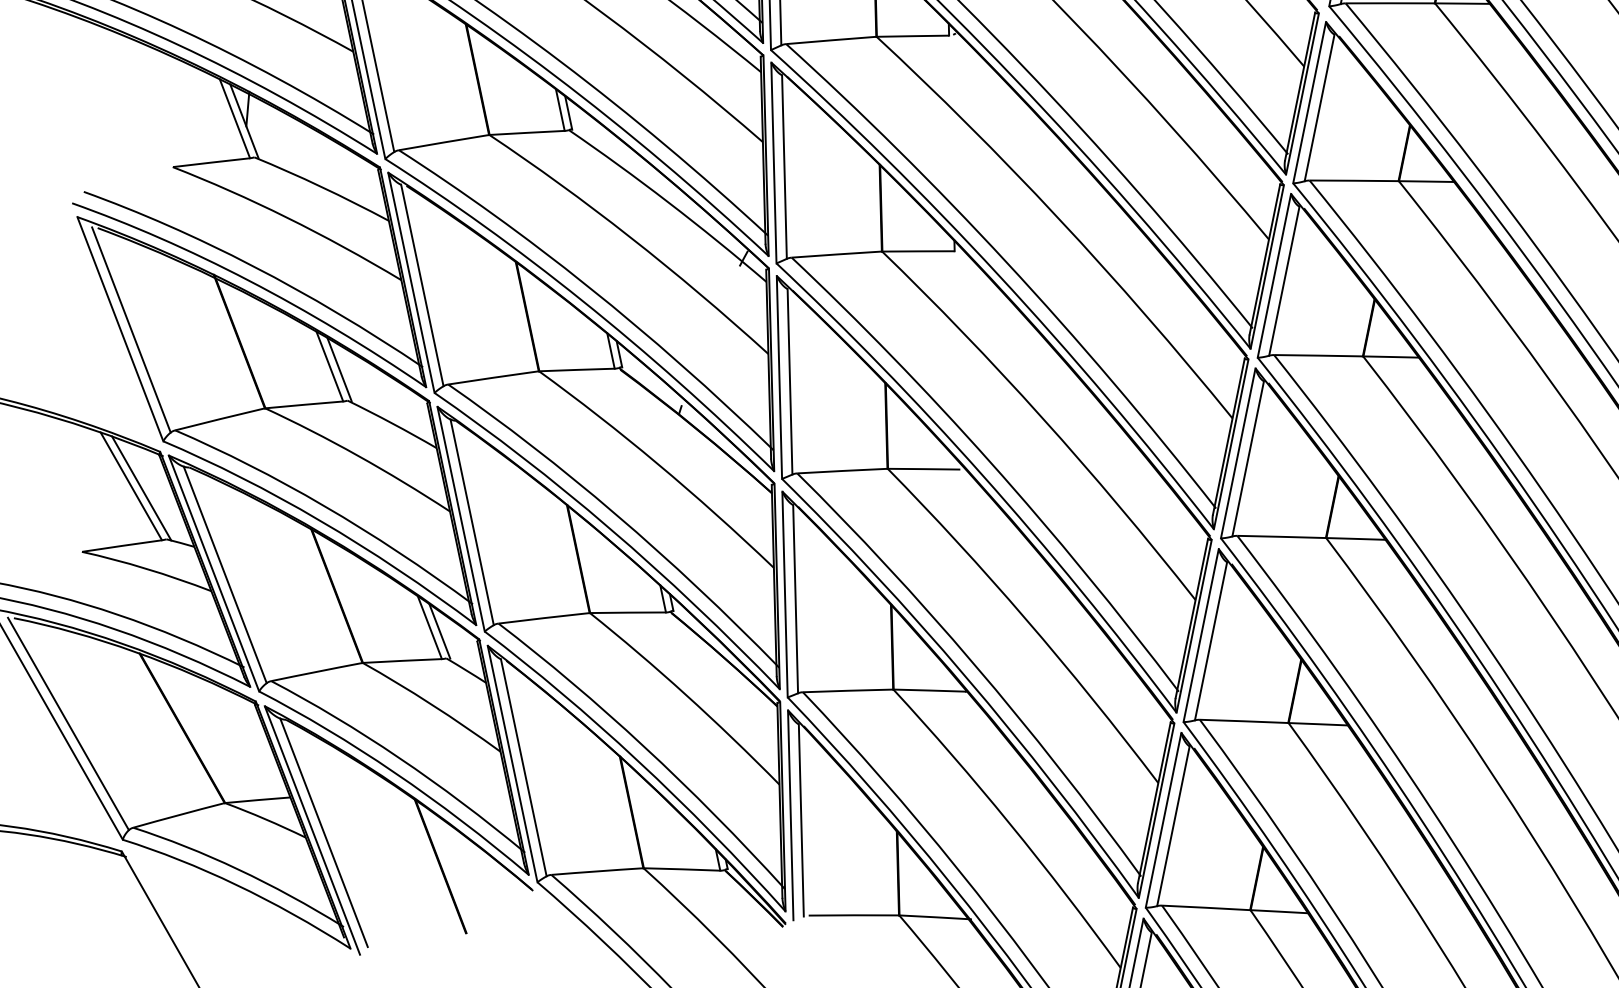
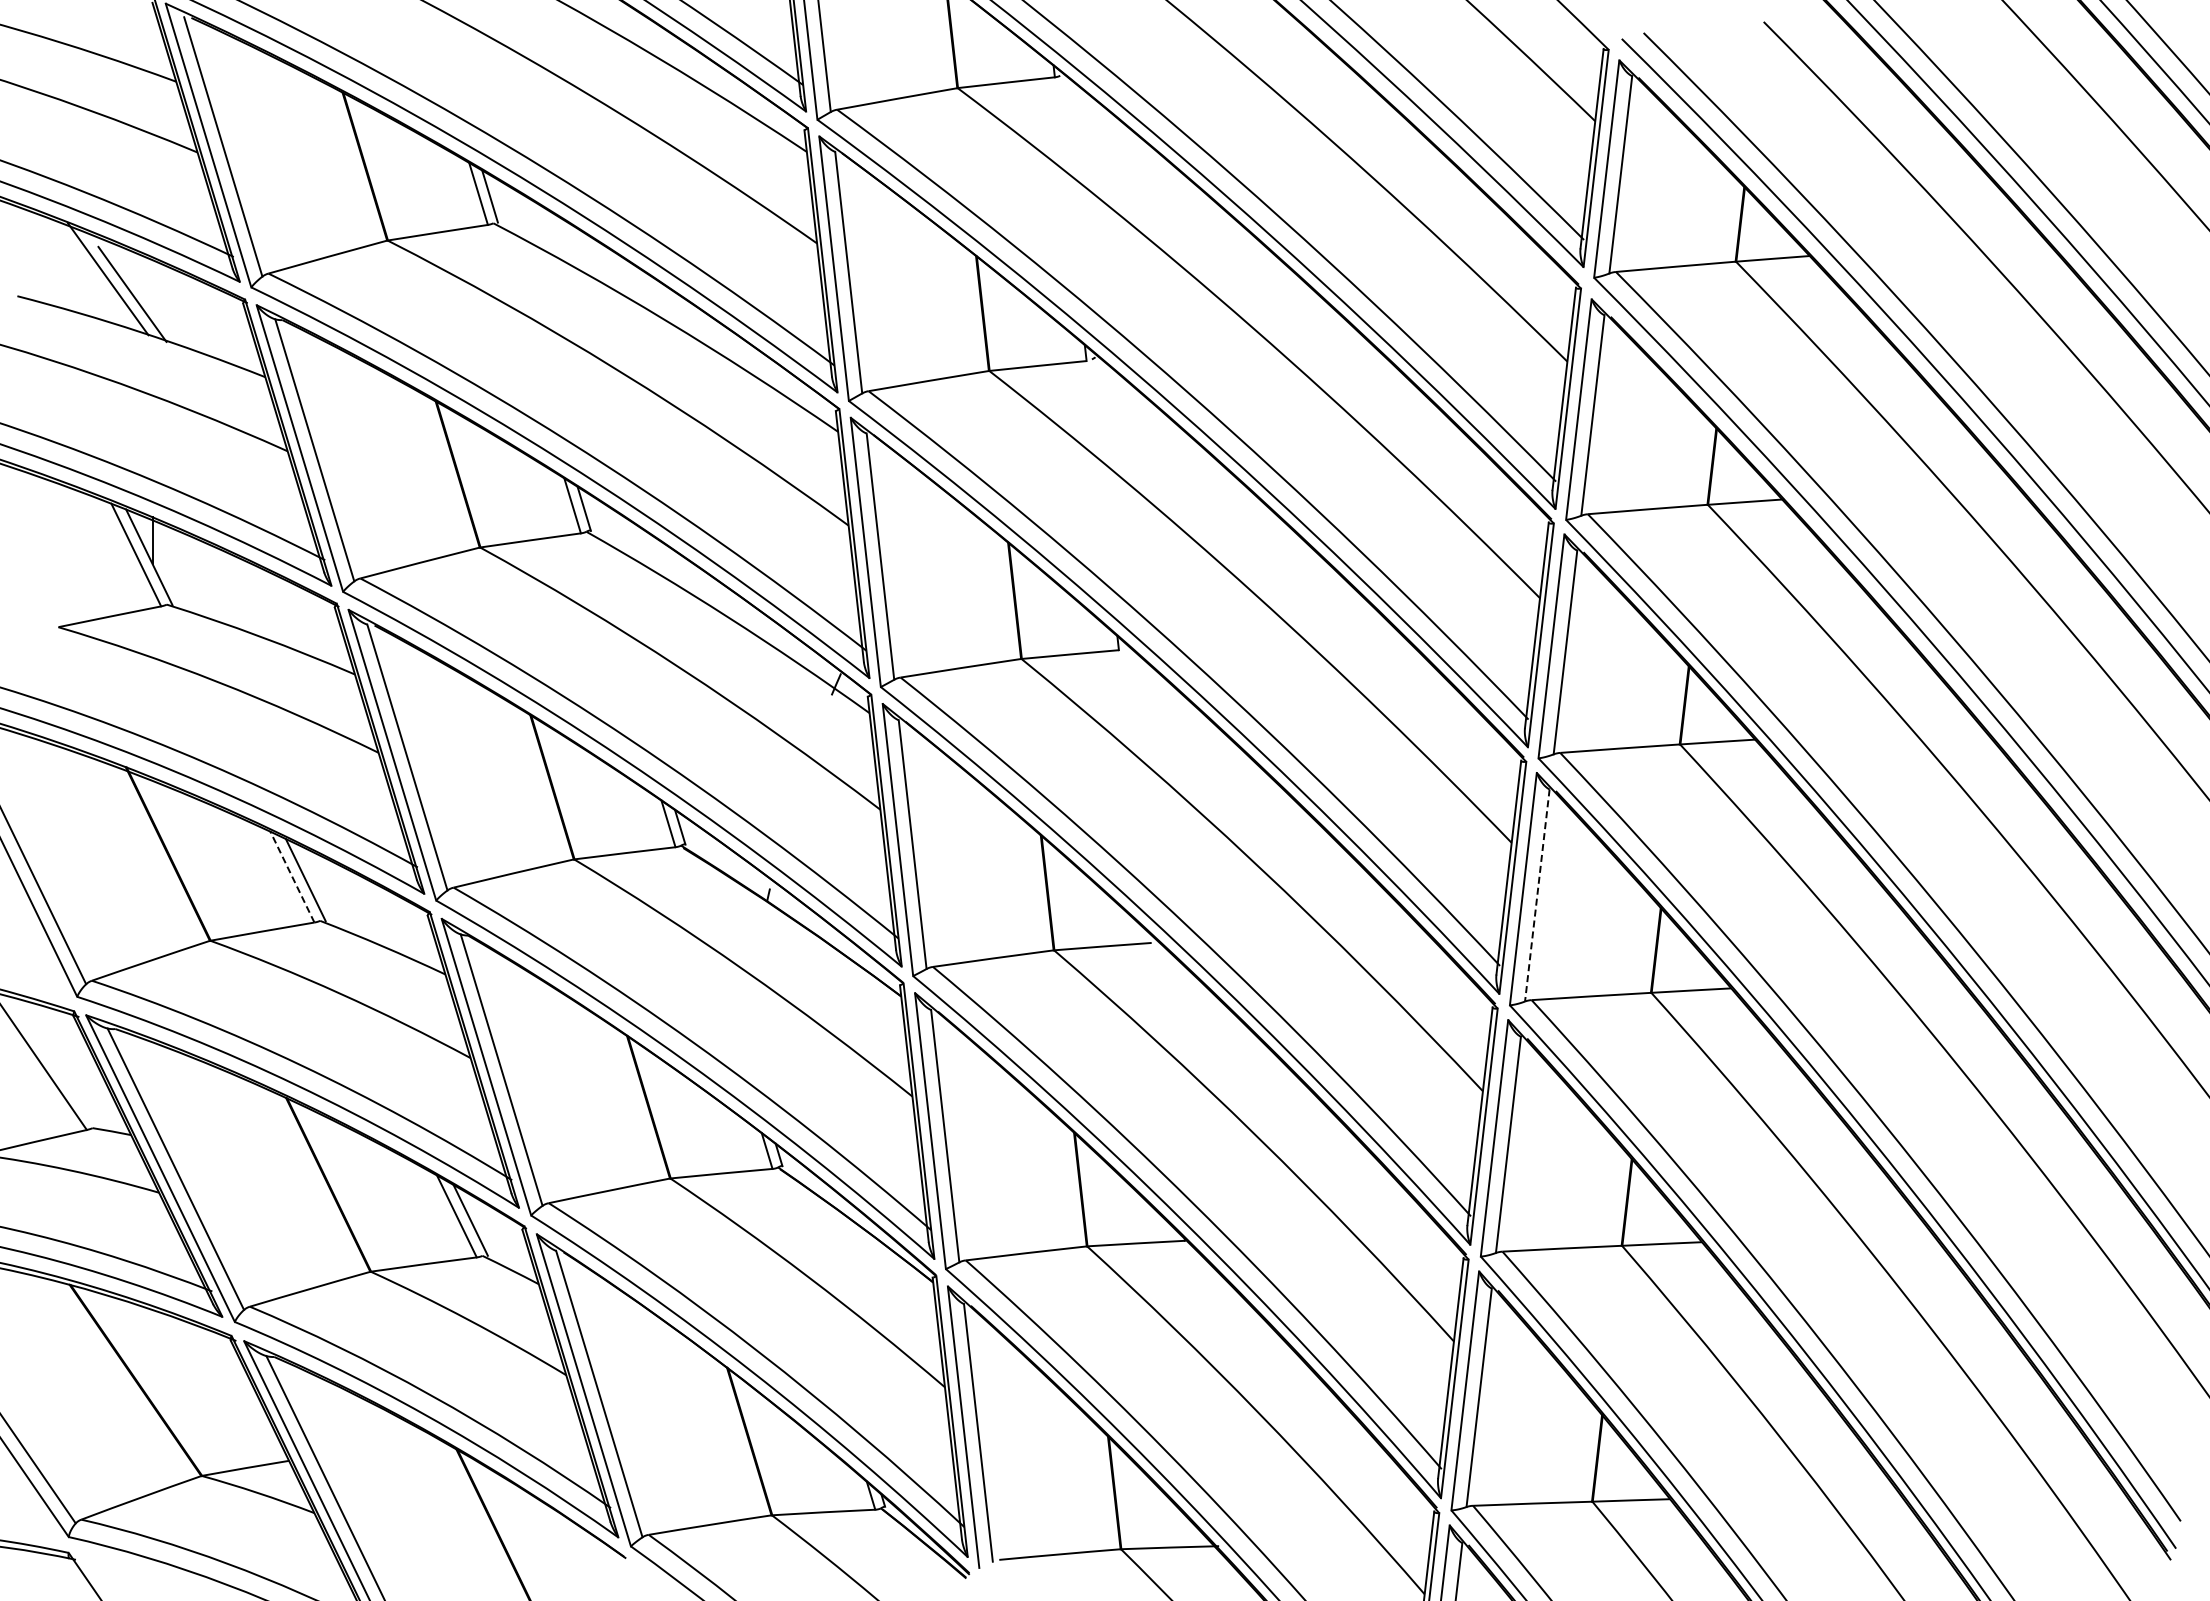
line: (329, 366) -> (292, 876), solid -> dashed
line: (1248, 458) -> (1537, 895), solid -> dashed
line: (141, 488) -> (53, 1062), removed

